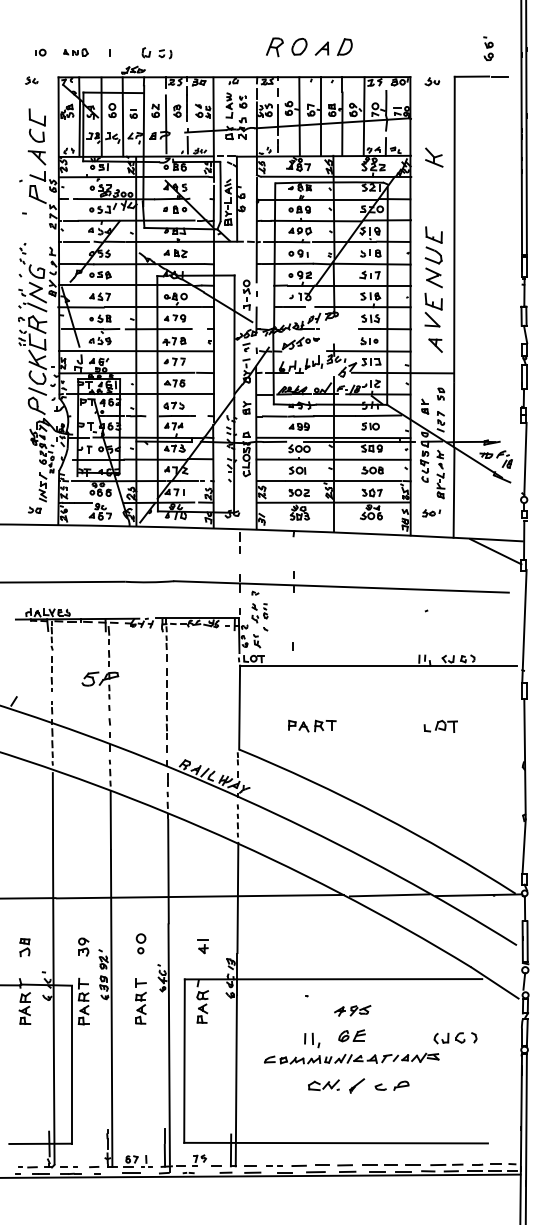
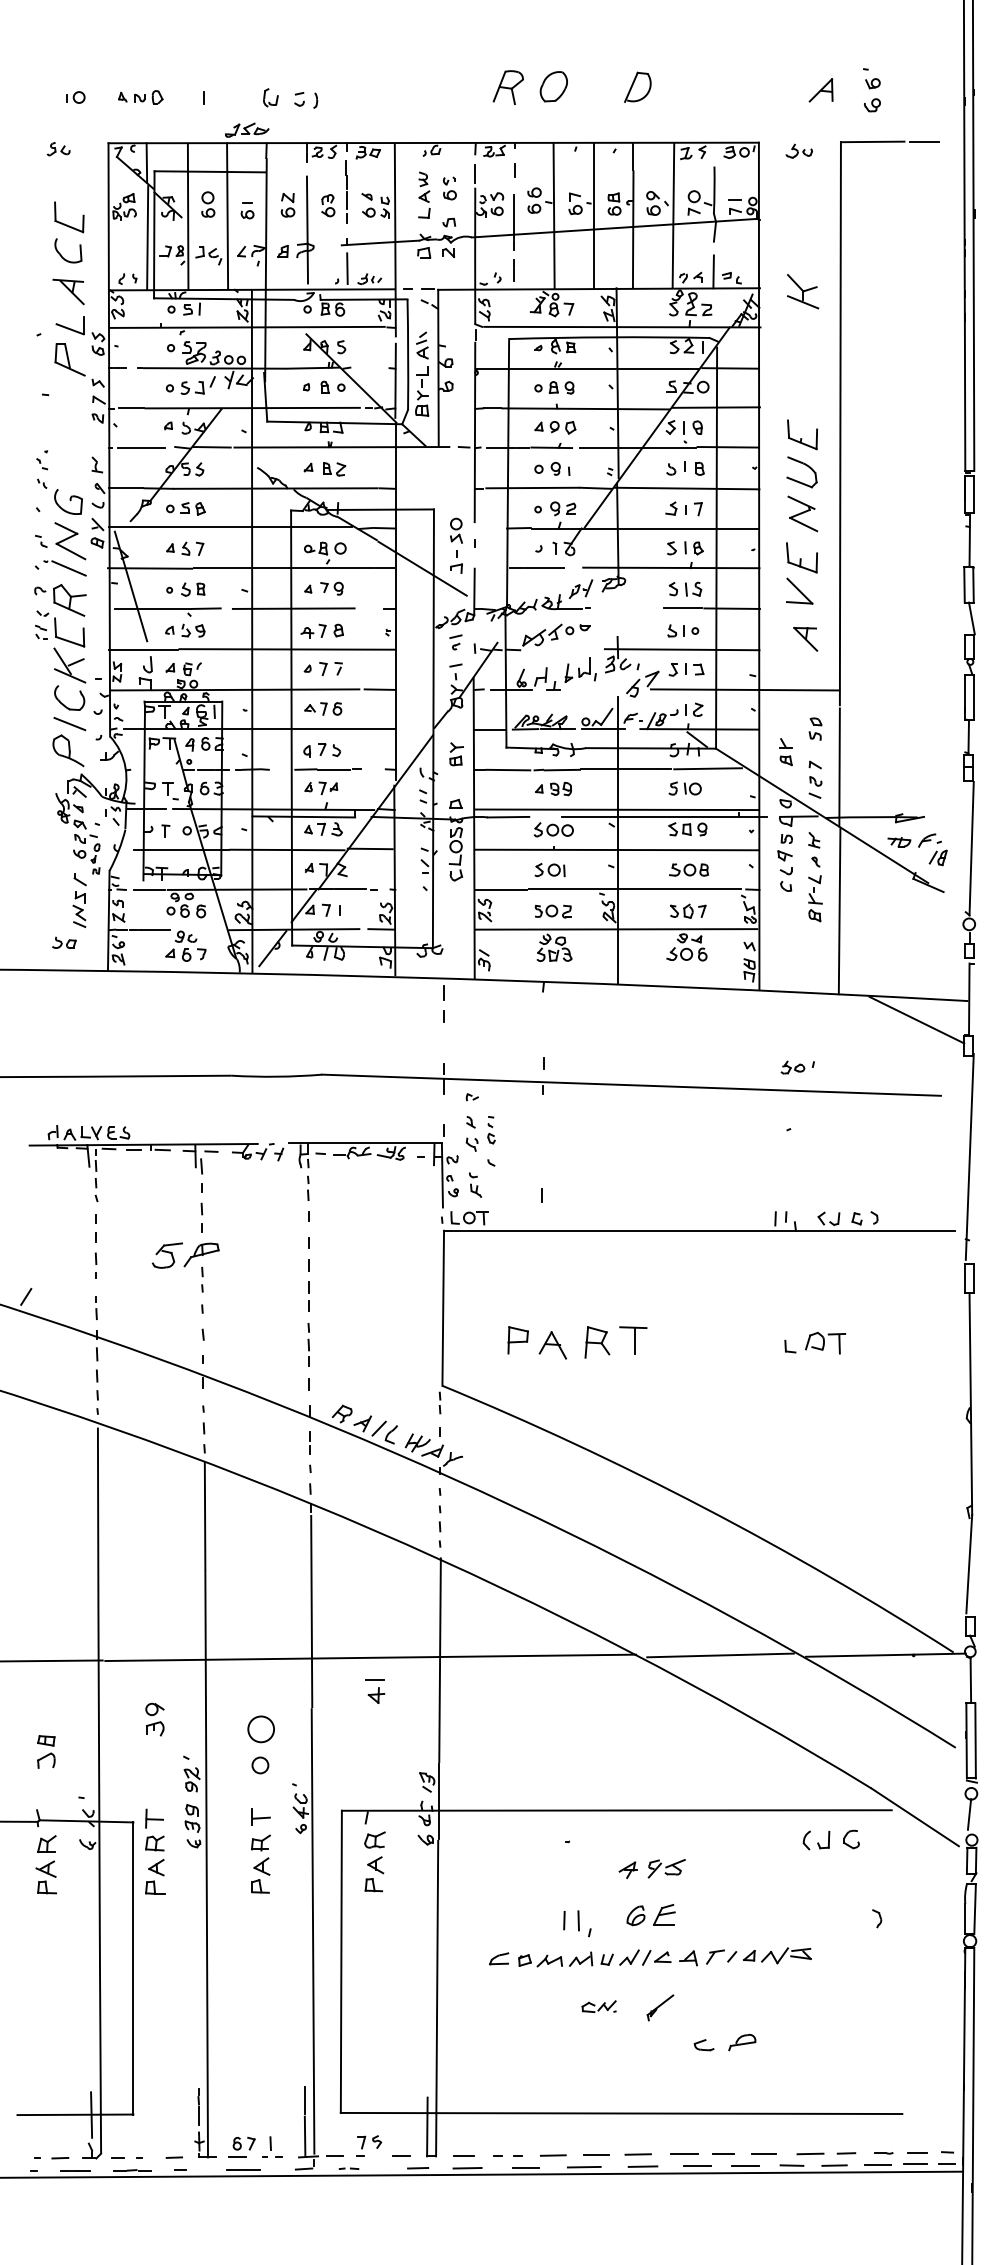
part: (321, 48) -> (820, 89), moved
part: (488, 48) -> (871, 89), moved
part: (431, 513) -> (797, 1067), moved
part: (312, 725) -> (577, 1341), size x1.6
part: (140, 943) -> (259, 1744), size x1.6
part: (83, 946) -> (154, 1718), moved
part: (202, 946) -> (374, 1690), moved
part: (449, 1038) -> (831, 1840), moved
part: (323, 1085) -> (598, 2006), size x0.6
part: (391, 1085) -> (723, 2042), moved

